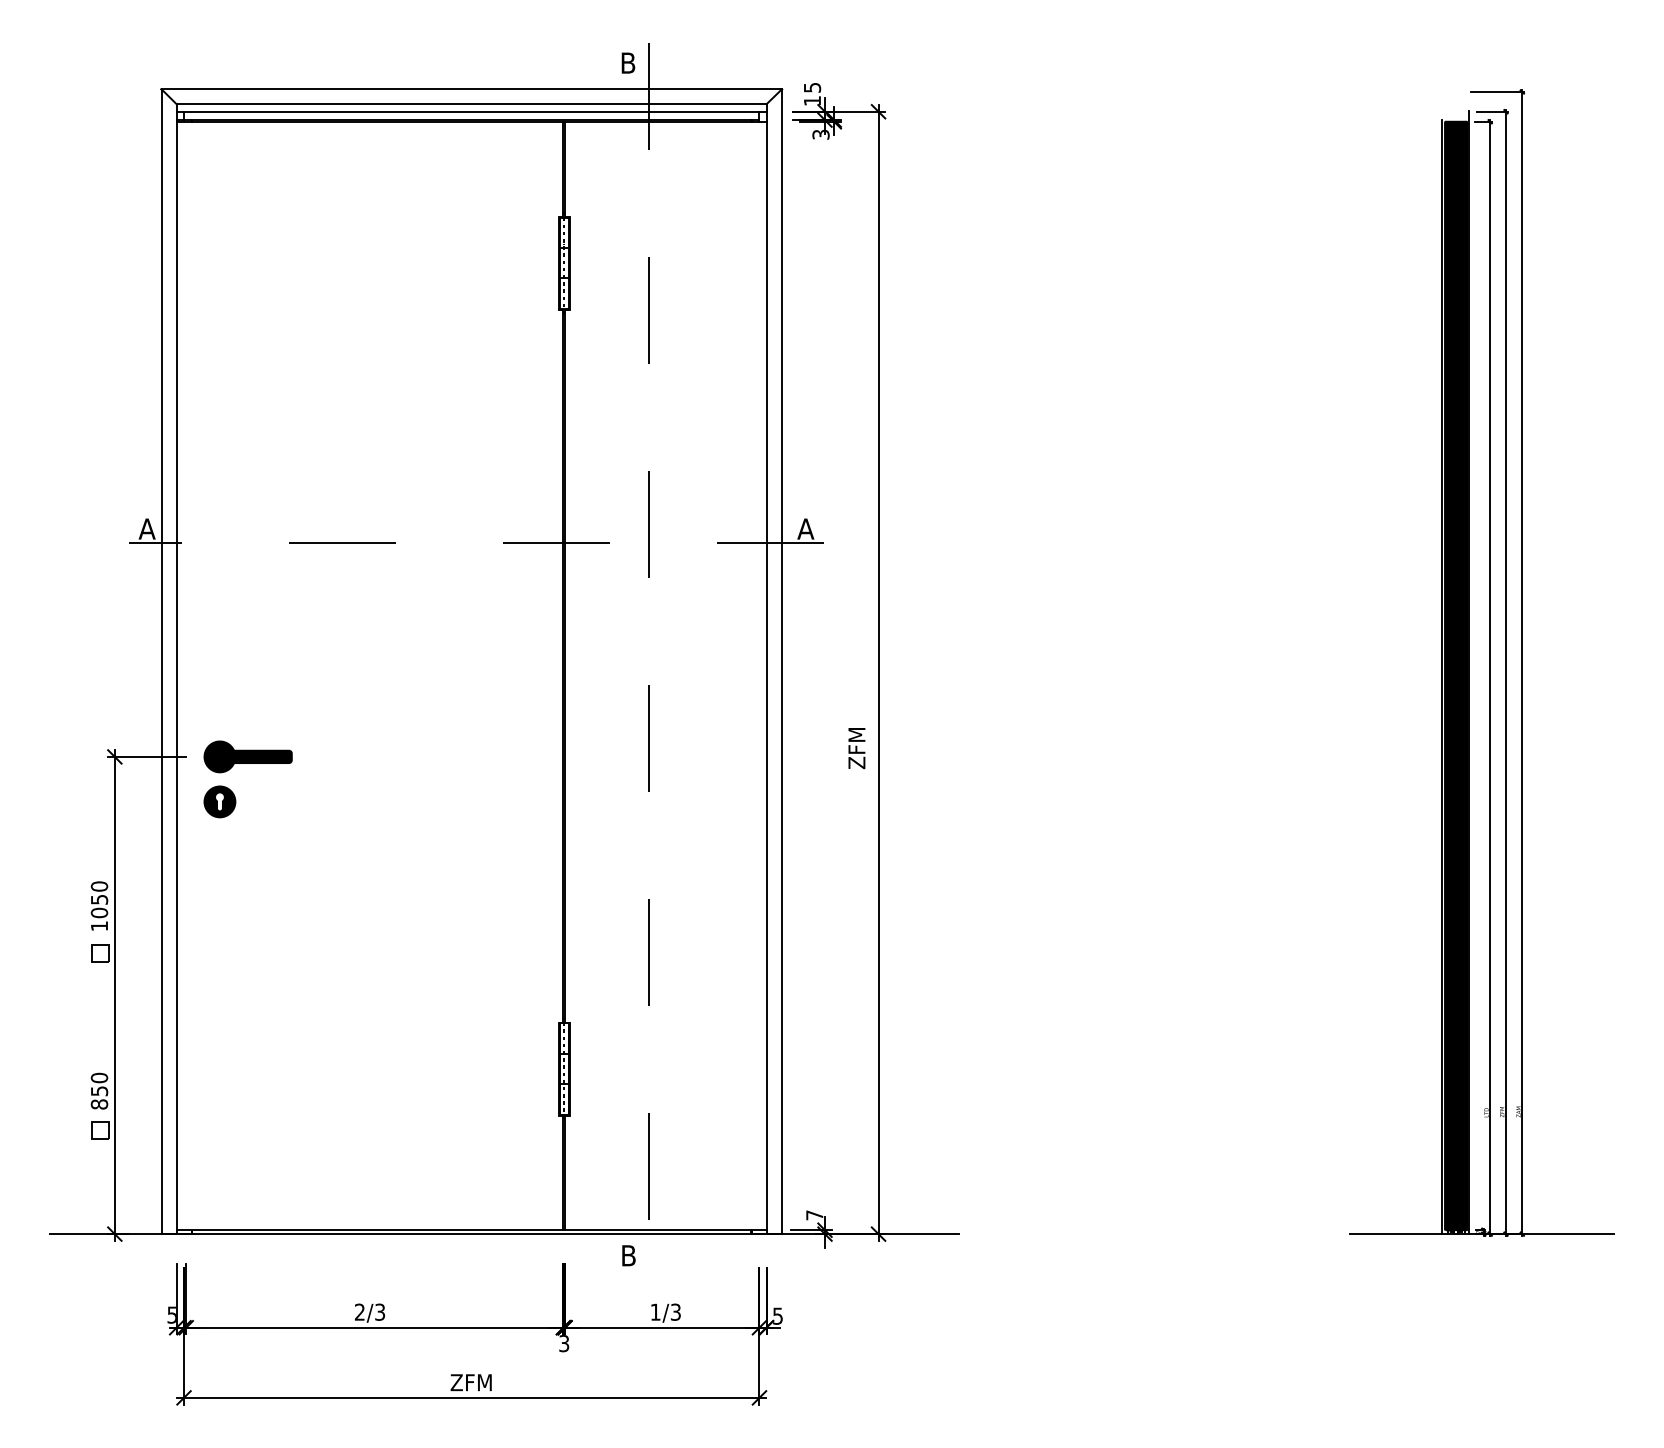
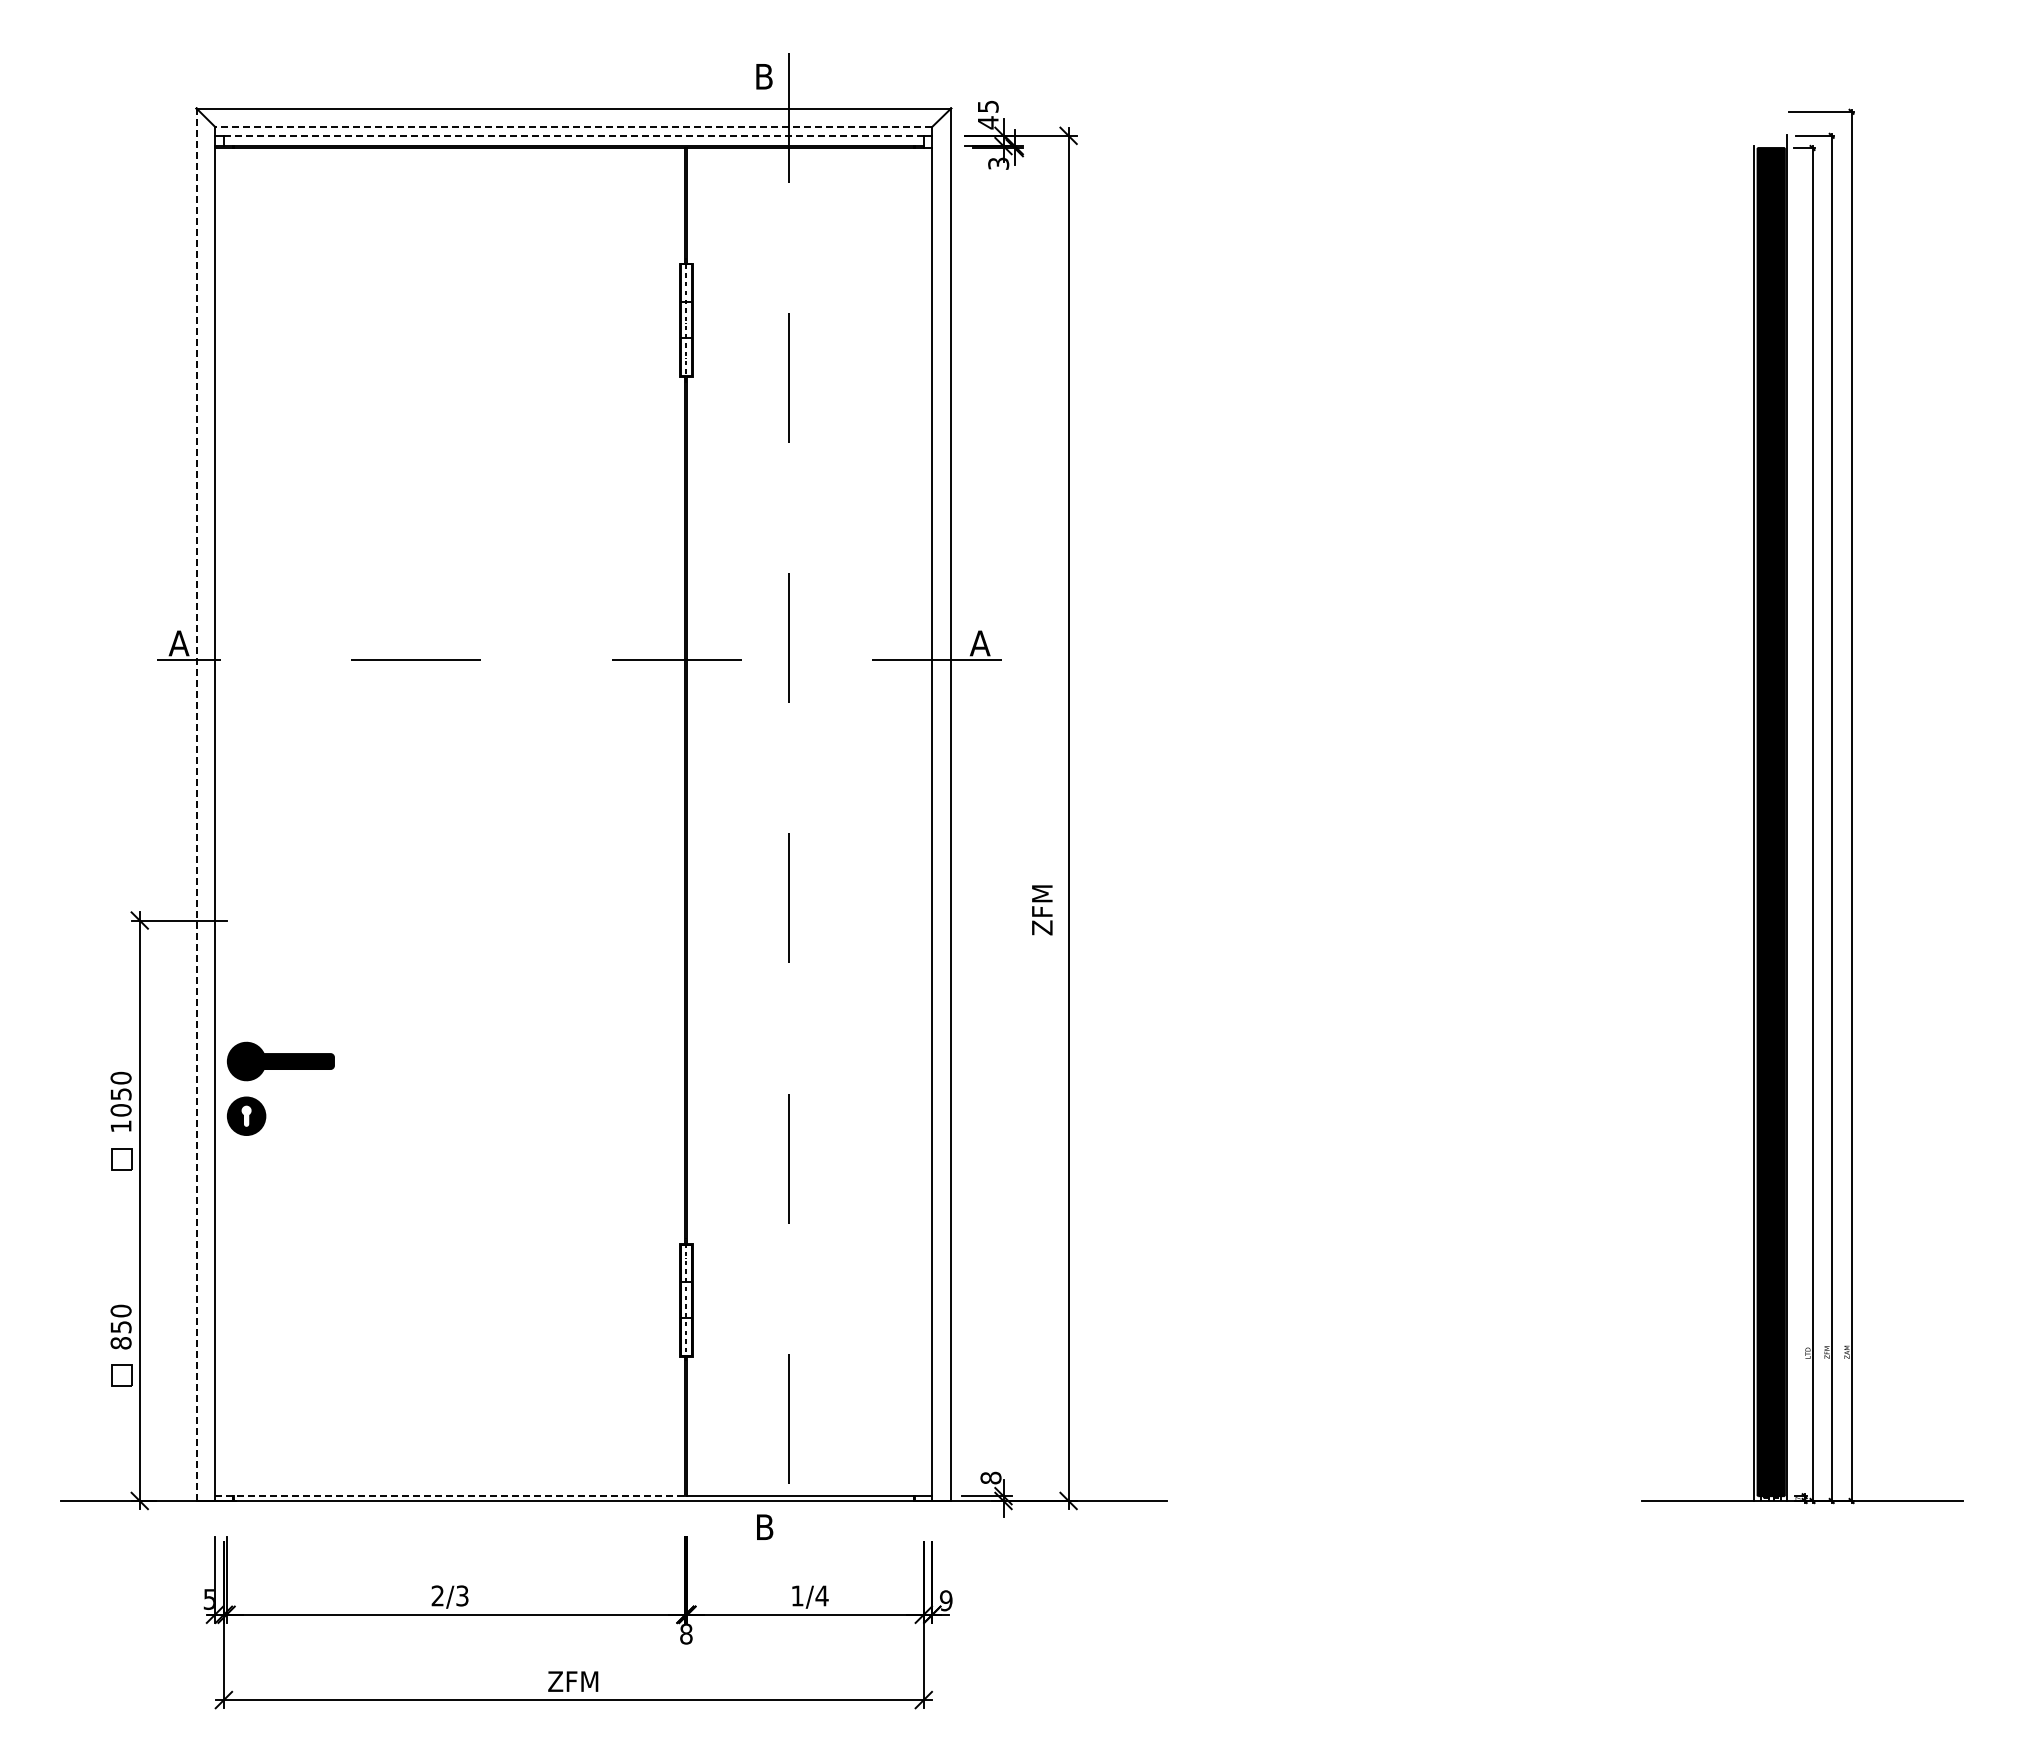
text: (812, 100) -> (988, 122), 15 -> 45
line: (471, 104) -> (573, 126), solid -> dashed
line: (471, 111) -> (573, 135), solid -> dashed
line: (161, 661) -> (196, 804), solid -> dashed
part: (247, 763) -> (280, 1069), moved
text: (814, 1214) -> (990, 1477), 7 -> 8
line: (370, 1230) -> (450, 1496), solid -> dashed
text: (675, 1311) -> (821, 1595), 1/3 -> 1/4
text: (778, 1315) -> (946, 1600), 5 -> 9
text: (564, 1343) -> (686, 1633), 3 -> 8

